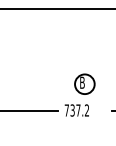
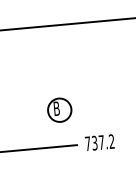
part: (84, 83) -> (59, 109), moved

